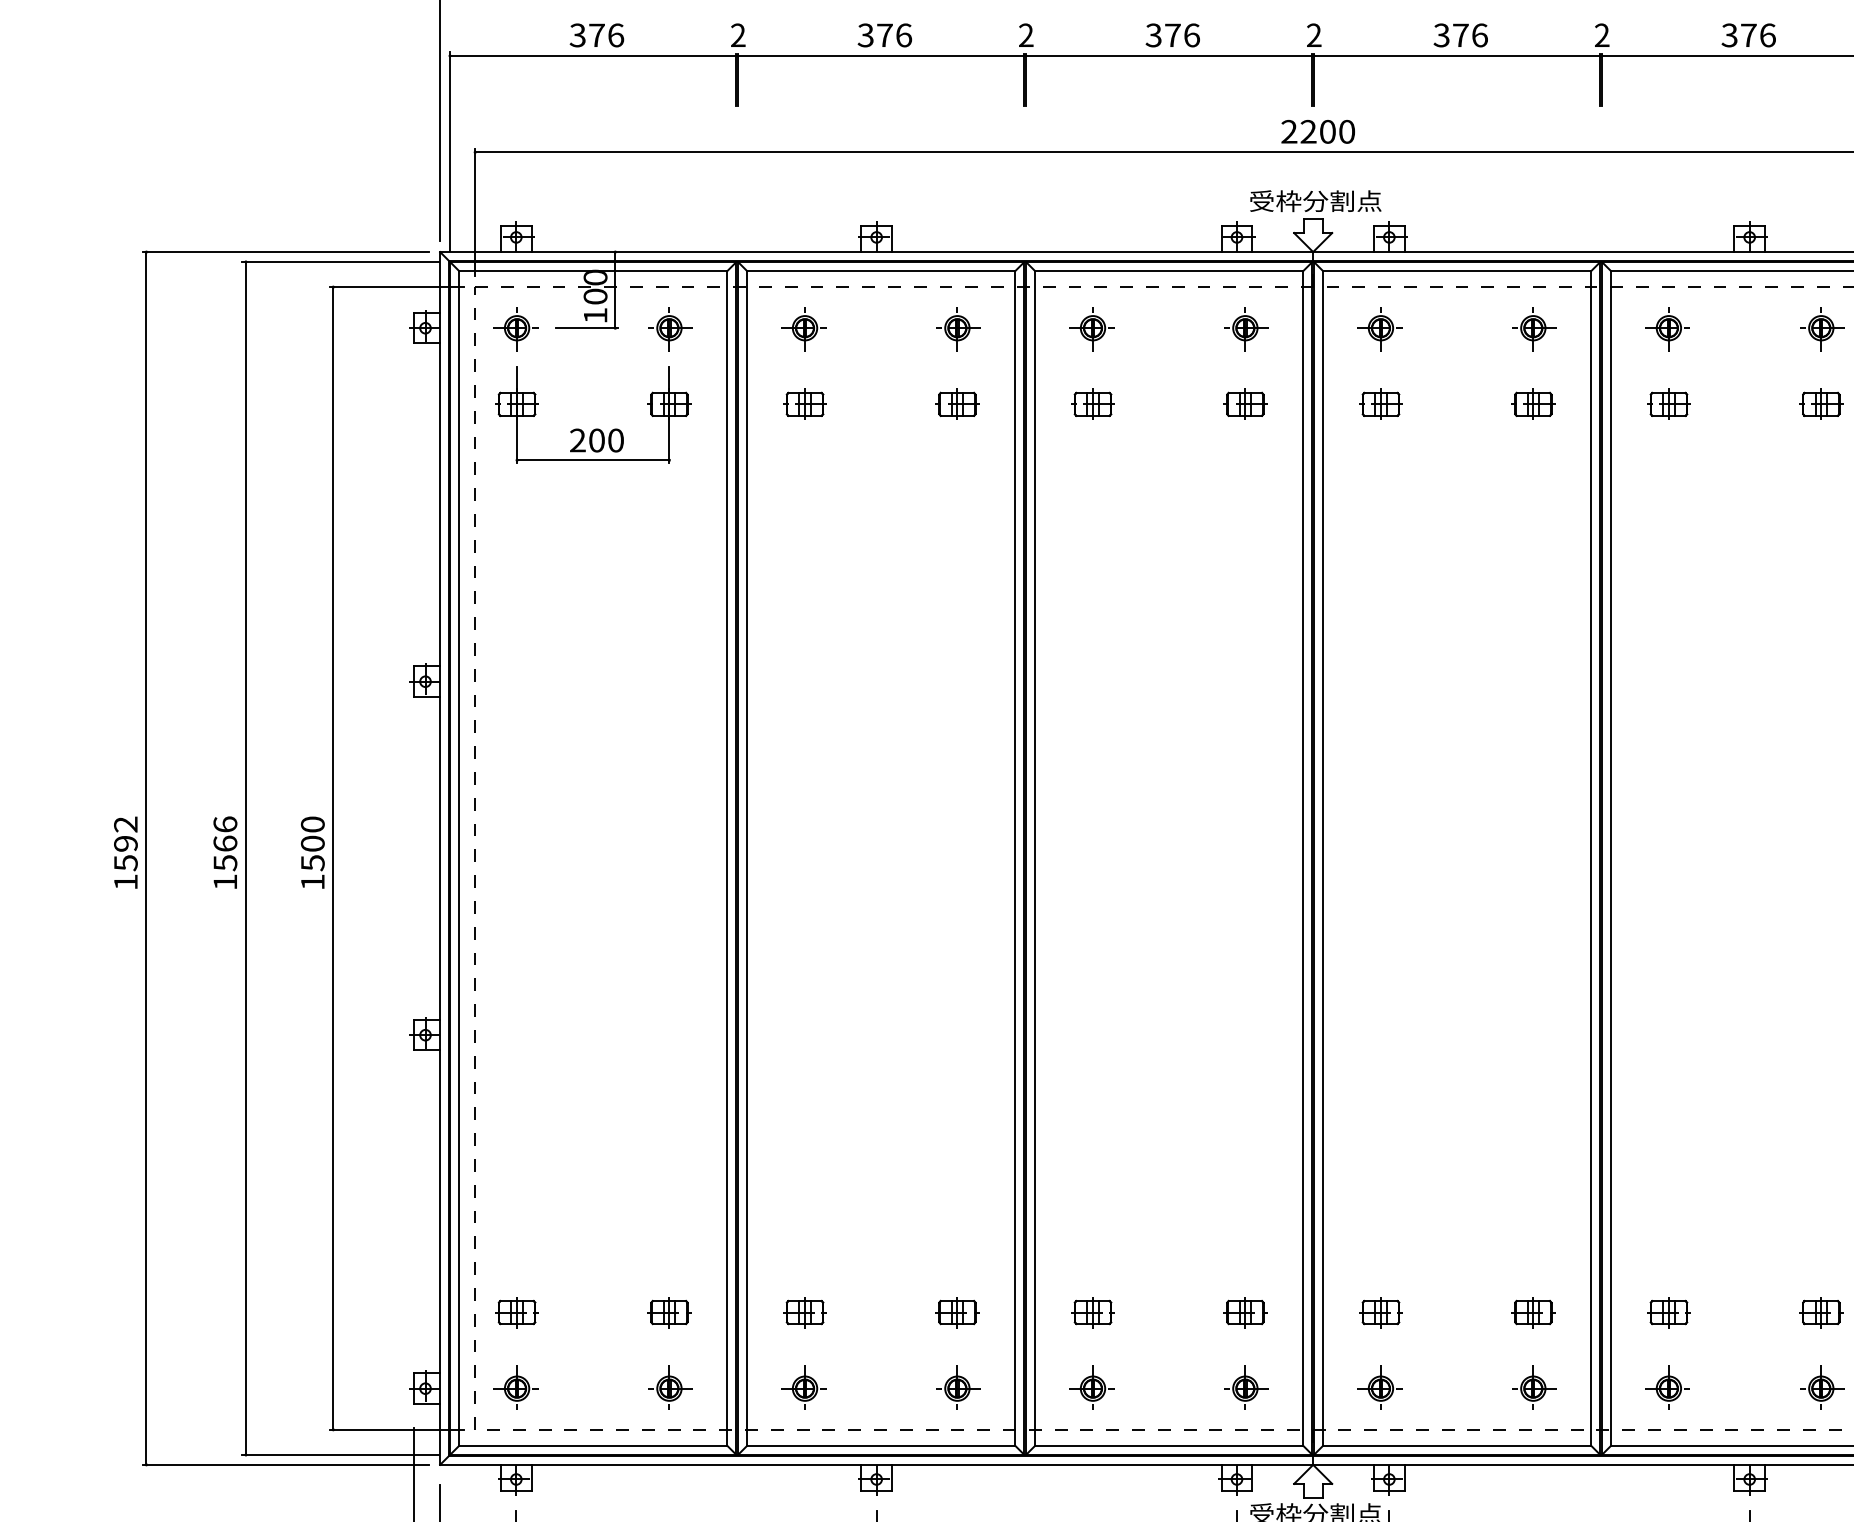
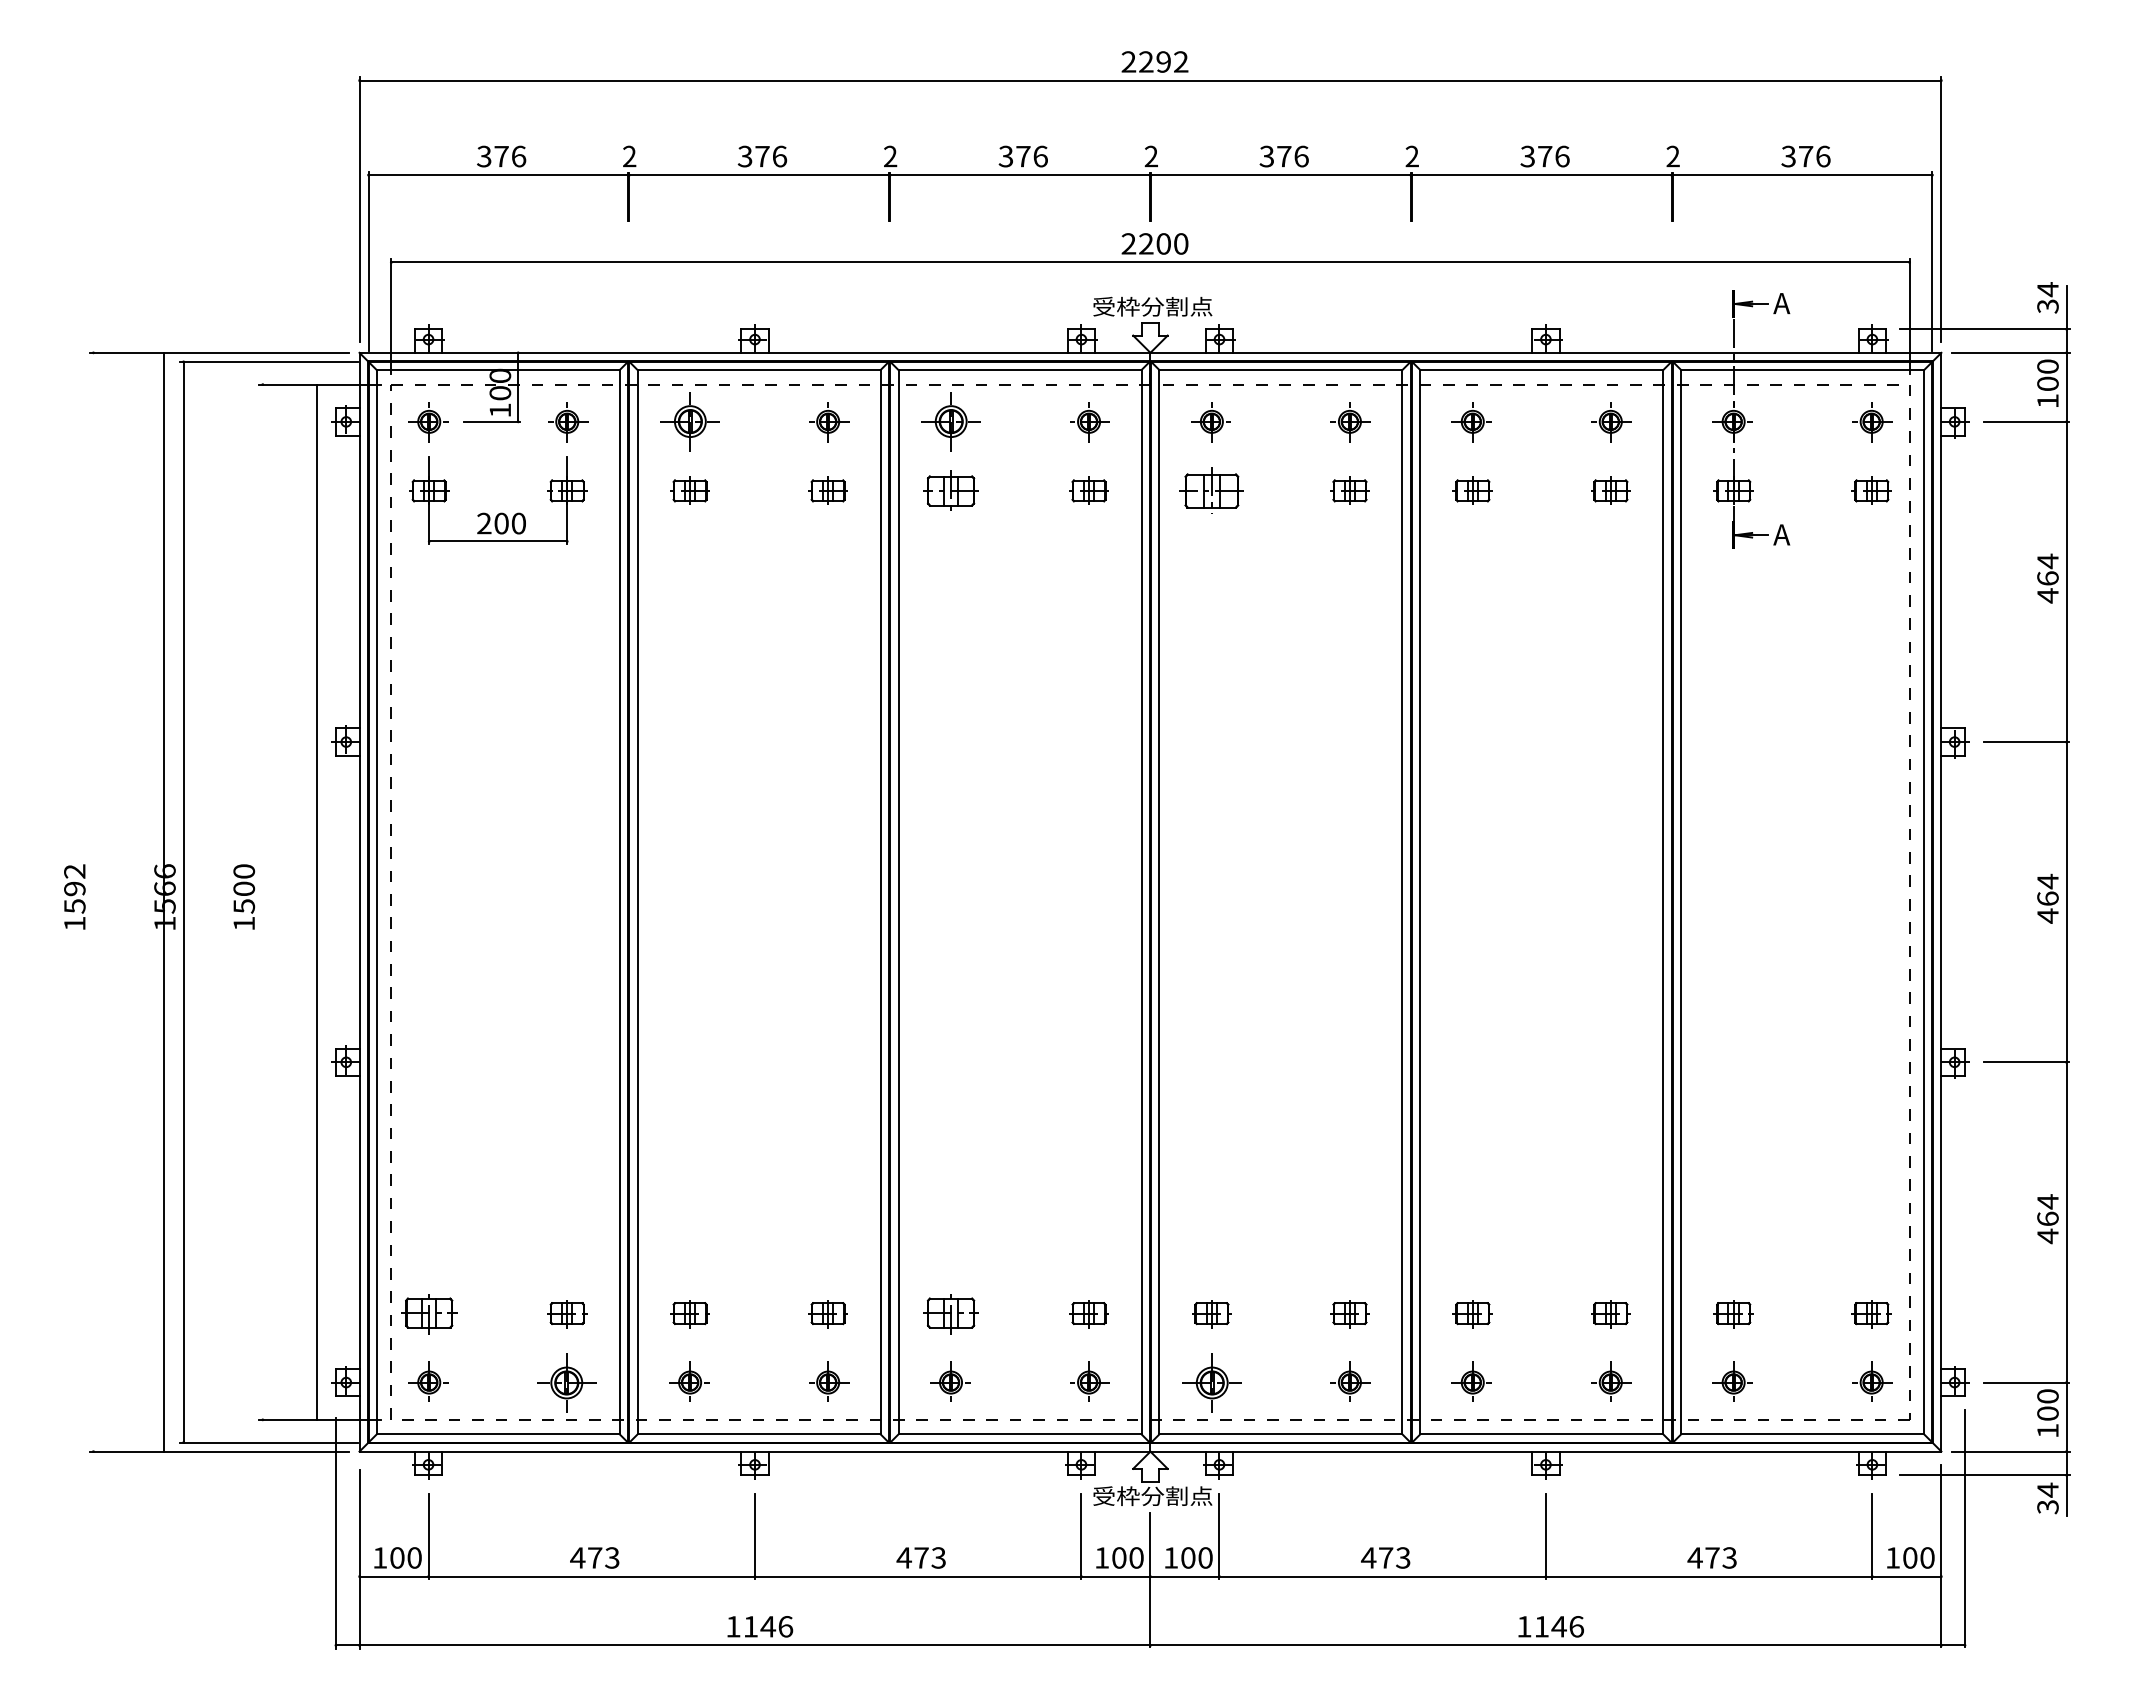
part: (804, 328) -> (689, 422), size x1.4
part: (1092, 328) -> (950, 422), size x1.4
part: (1092, 404) -> (950, 490), size x1.4
part: (1380, 404) -> (1211, 490), size x1.6
line: (146, 857) -> (164, 901), moved
line: (333, 857) -> (316, 901), moved
part: (517, 1313) -> (429, 1314), size x1.4
part: (1092, 1313) -> (950, 1314), size x1.4
part: (670, 1387) -> (568, 1381), size x1.4
part: (1379, 1387) -> (1210, 1381), size x1.4

